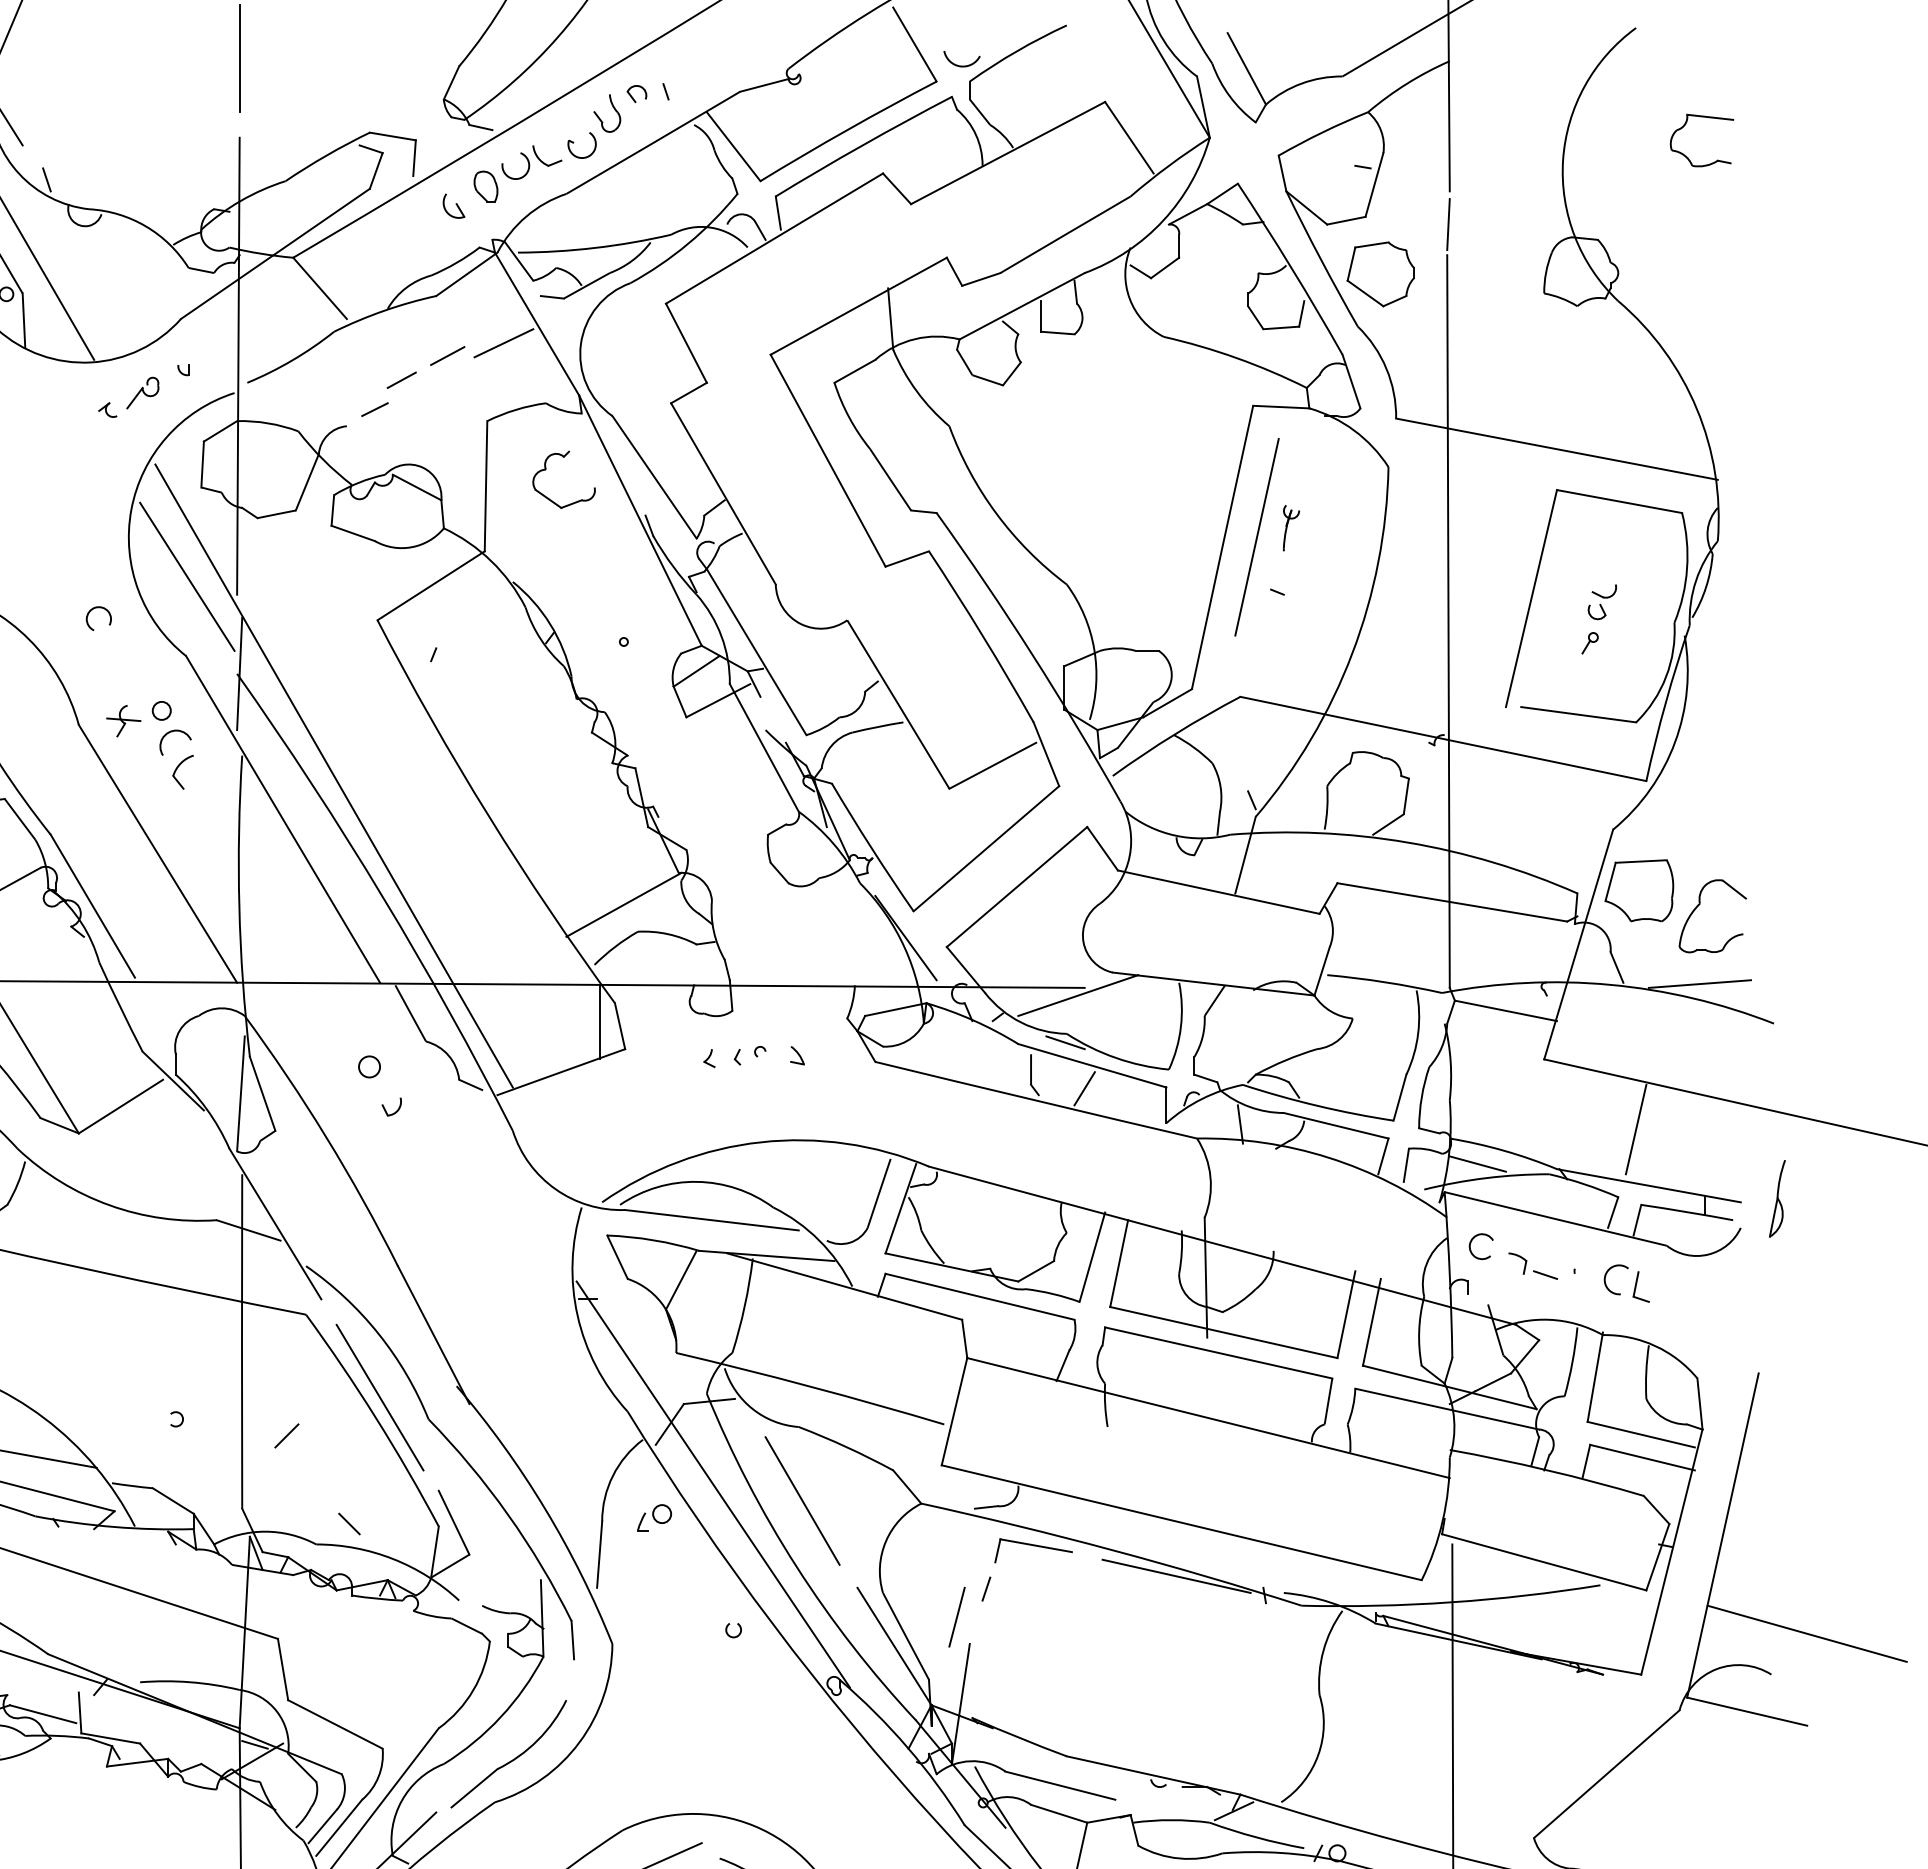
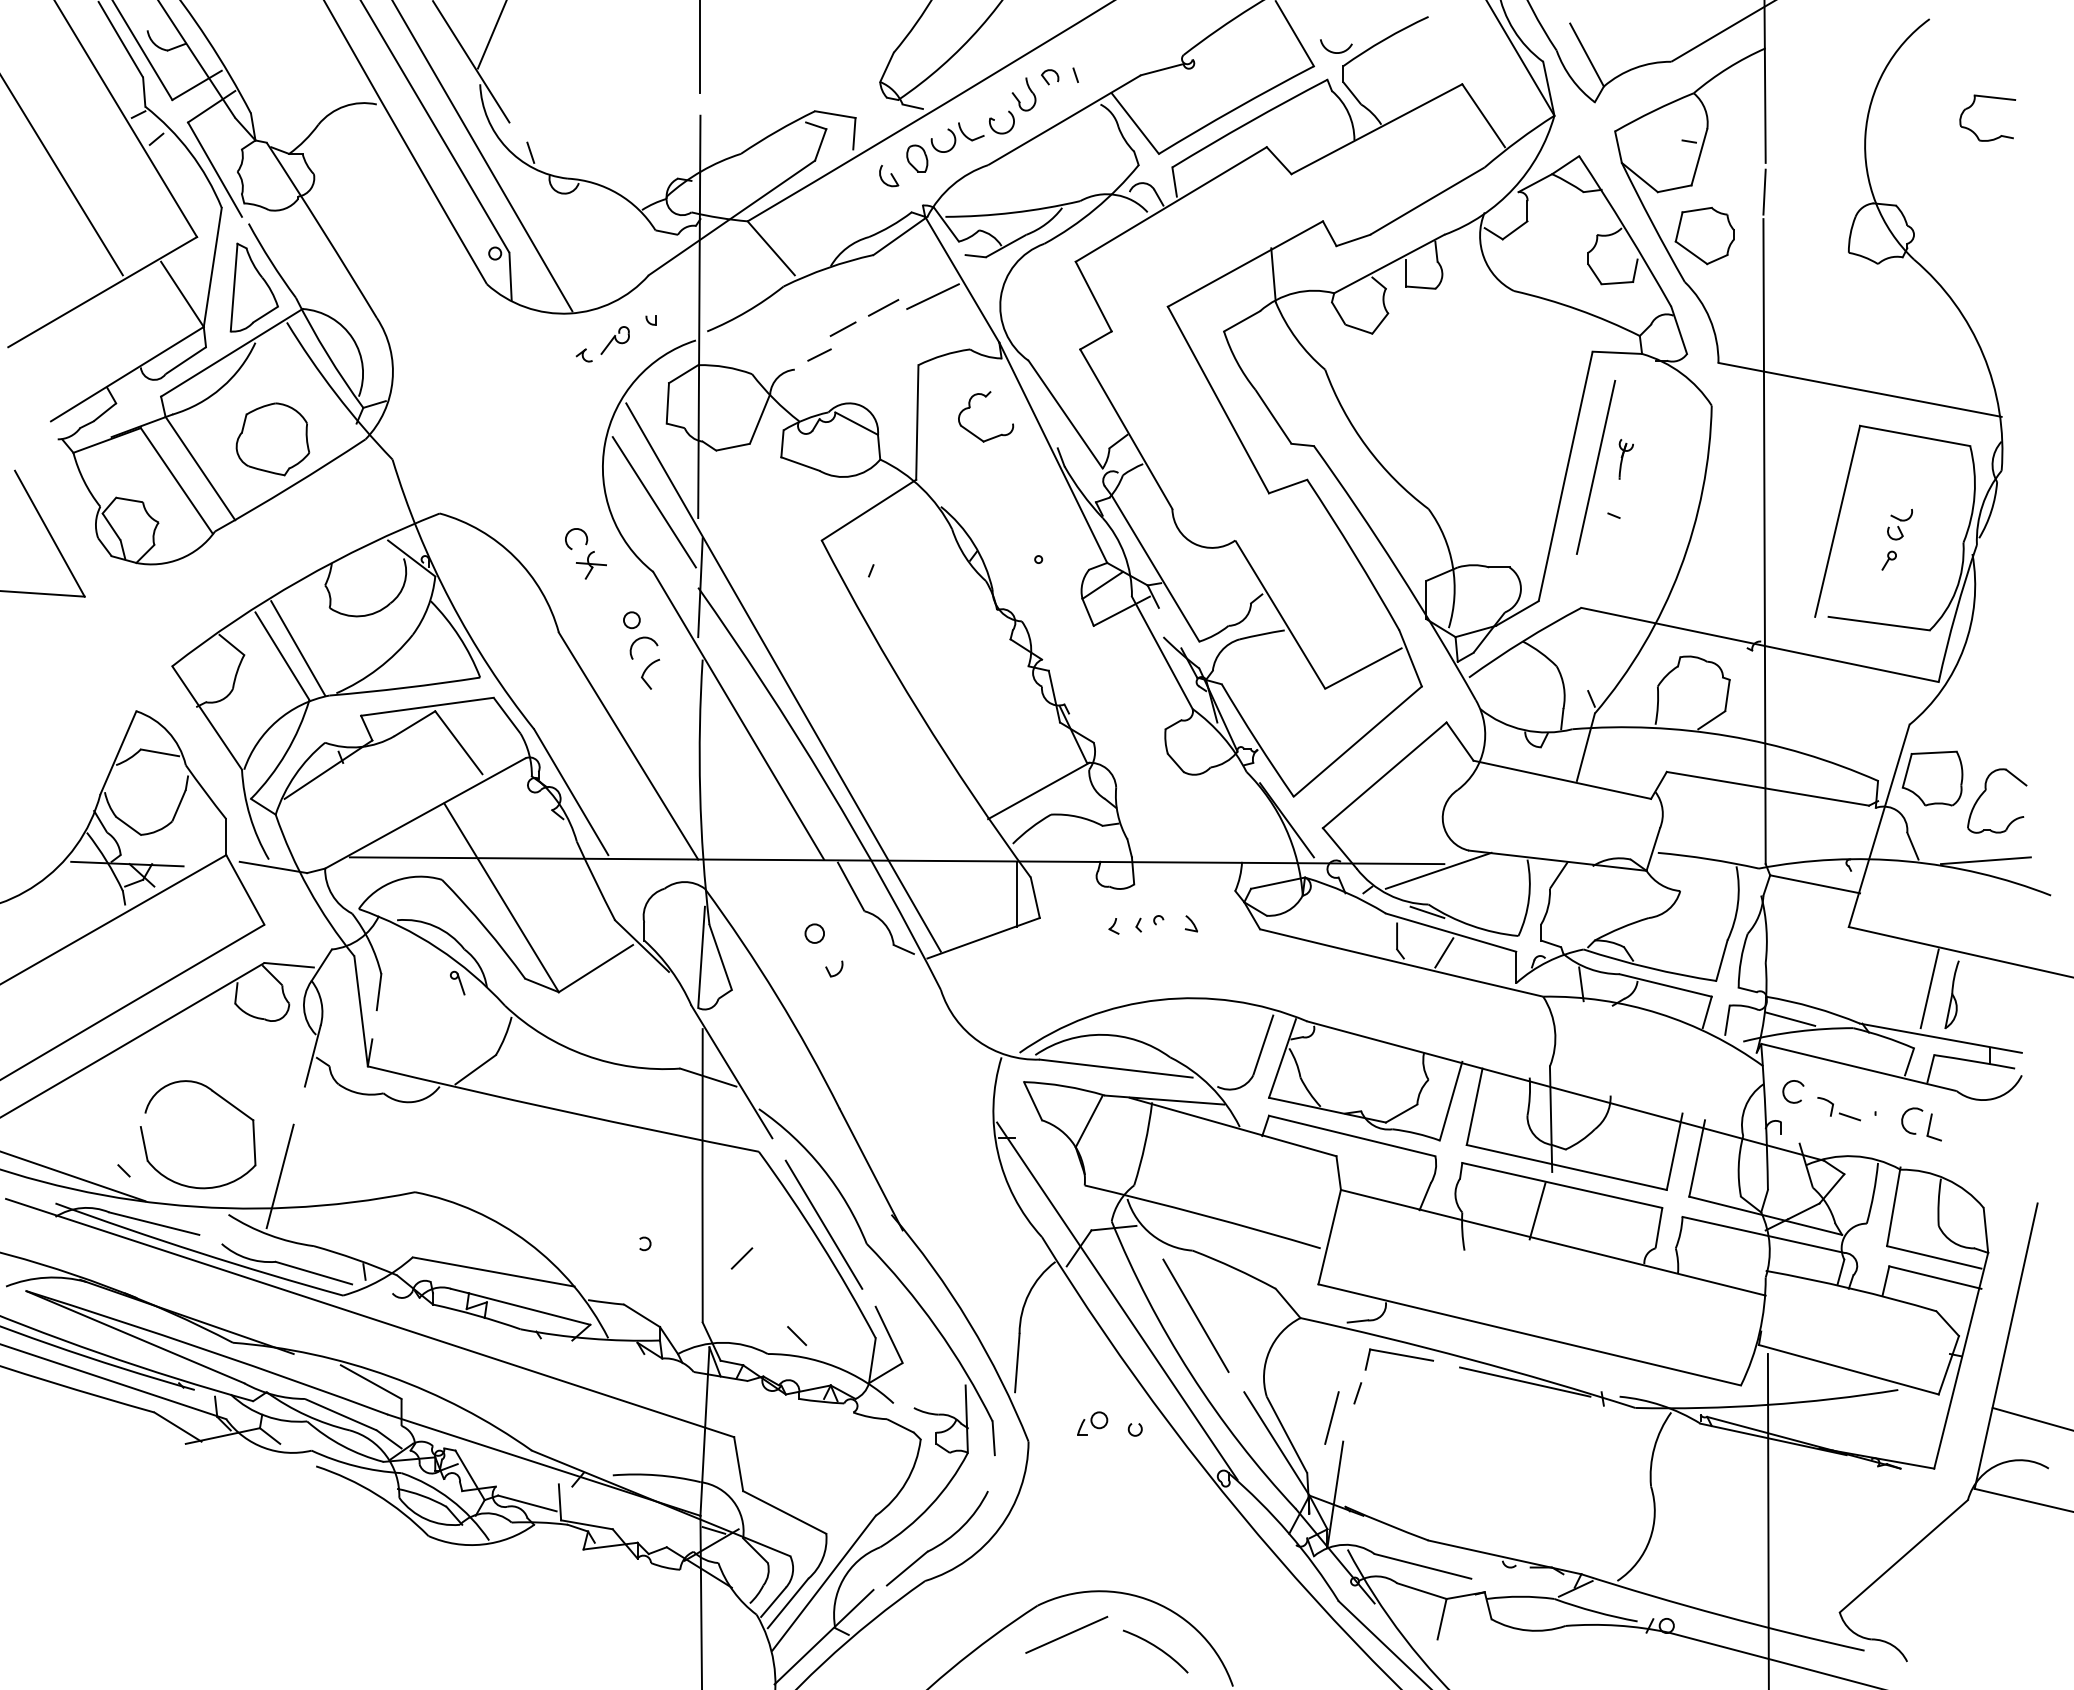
part: (123, 721) -> (591, 565), moved
part: (1776, 1198) -> (1951, 994), moved
line: (1190, 1382) -> (1537, 1211), added
part: (654, 1517) -> (1092, 1423), moved

